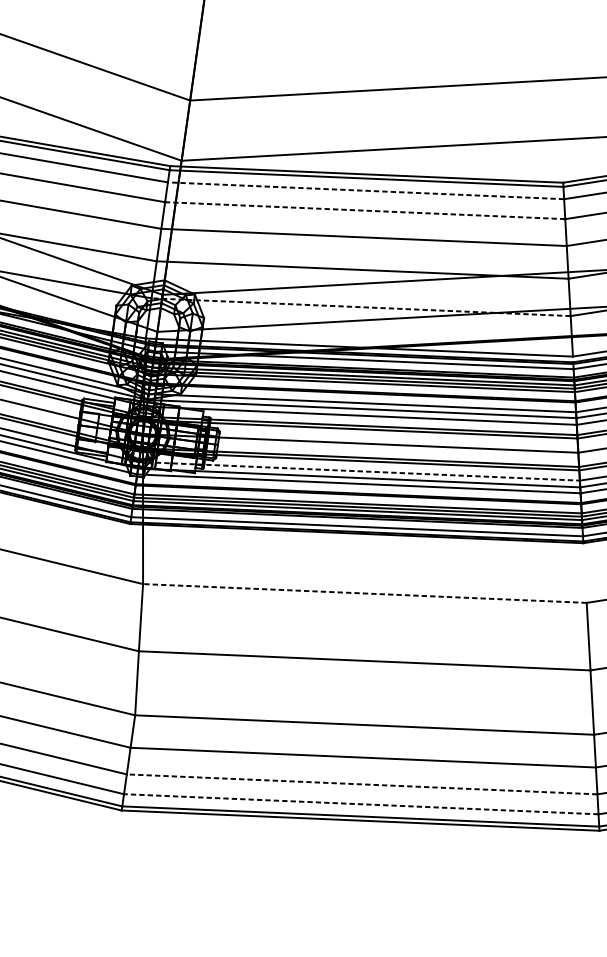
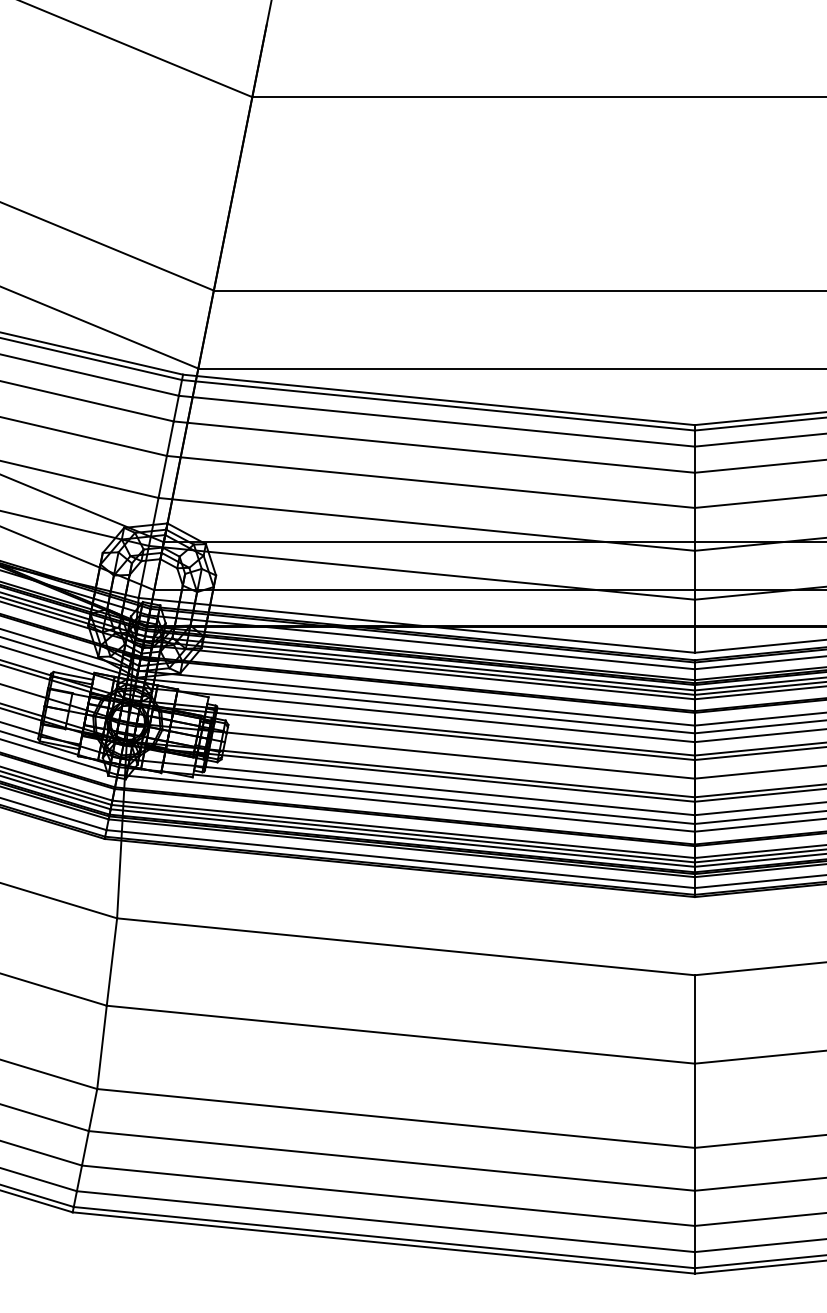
line: (365, 191) -> (436, 421), dashed -> solid
line: (365, 210) -> (434, 447), dashed -> solid
line: (360, 306) -> (421, 572), dashed -> solid
line: (359, 470) -> (408, 786), dashed -> solid
line: (364, 593) -> (405, 946), dashed -> solid
line: (362, 784) -> (388, 1195), dashed -> solid
line: (360, 804) -> (385, 1221), dashed -> solid

